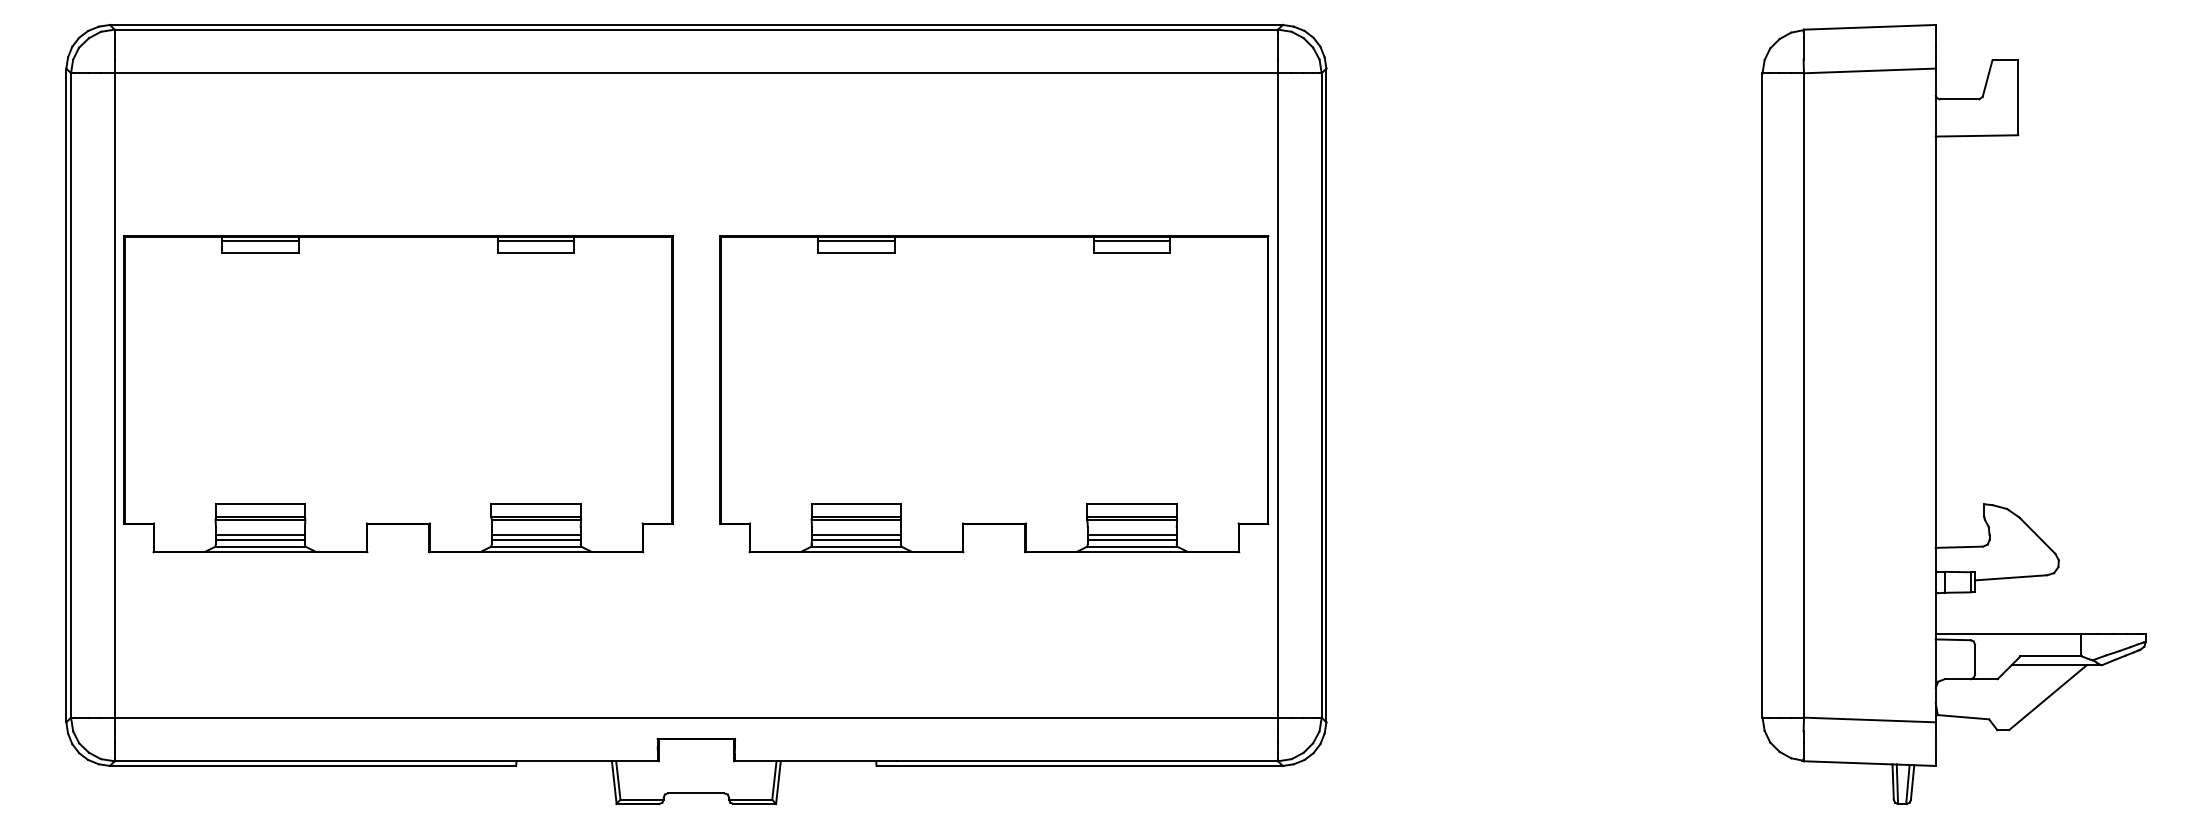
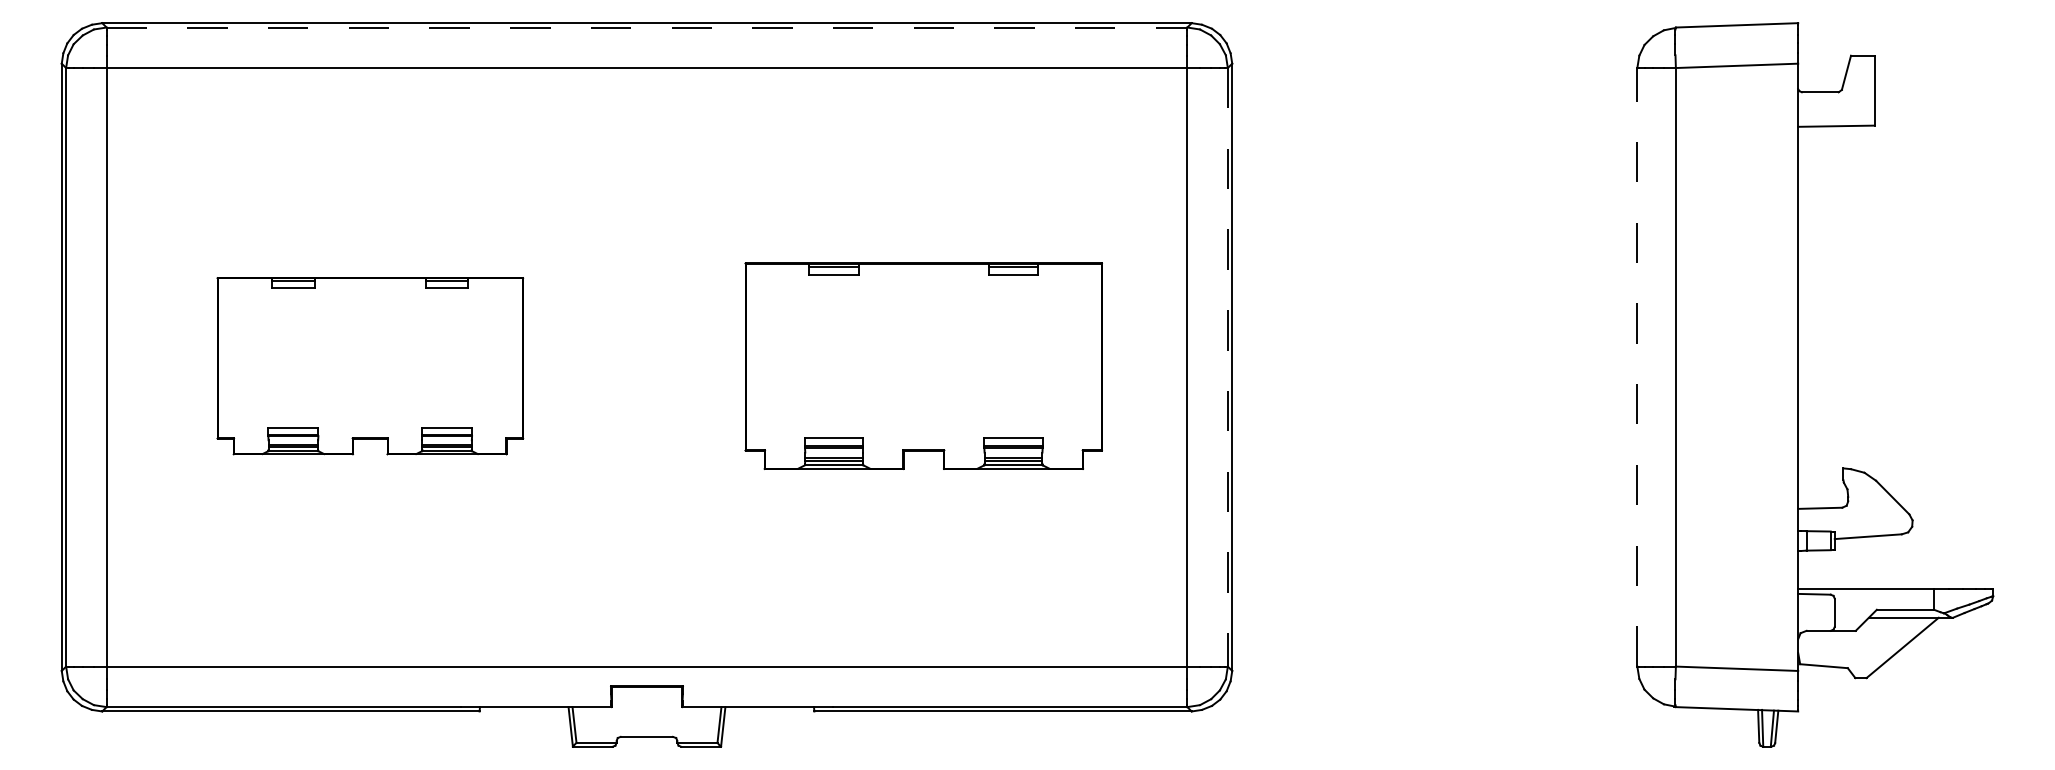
line: (696, 29) -> (647, 27), solid -> dashed
part: (398, 394) -> (370, 366), size x0.6
part: (994, 394) -> (923, 366), size x0.7
line: (1762, 394) -> (1637, 366), solid -> dashed
line: (1321, 395) -> (1227, 367), solid -> dashed

